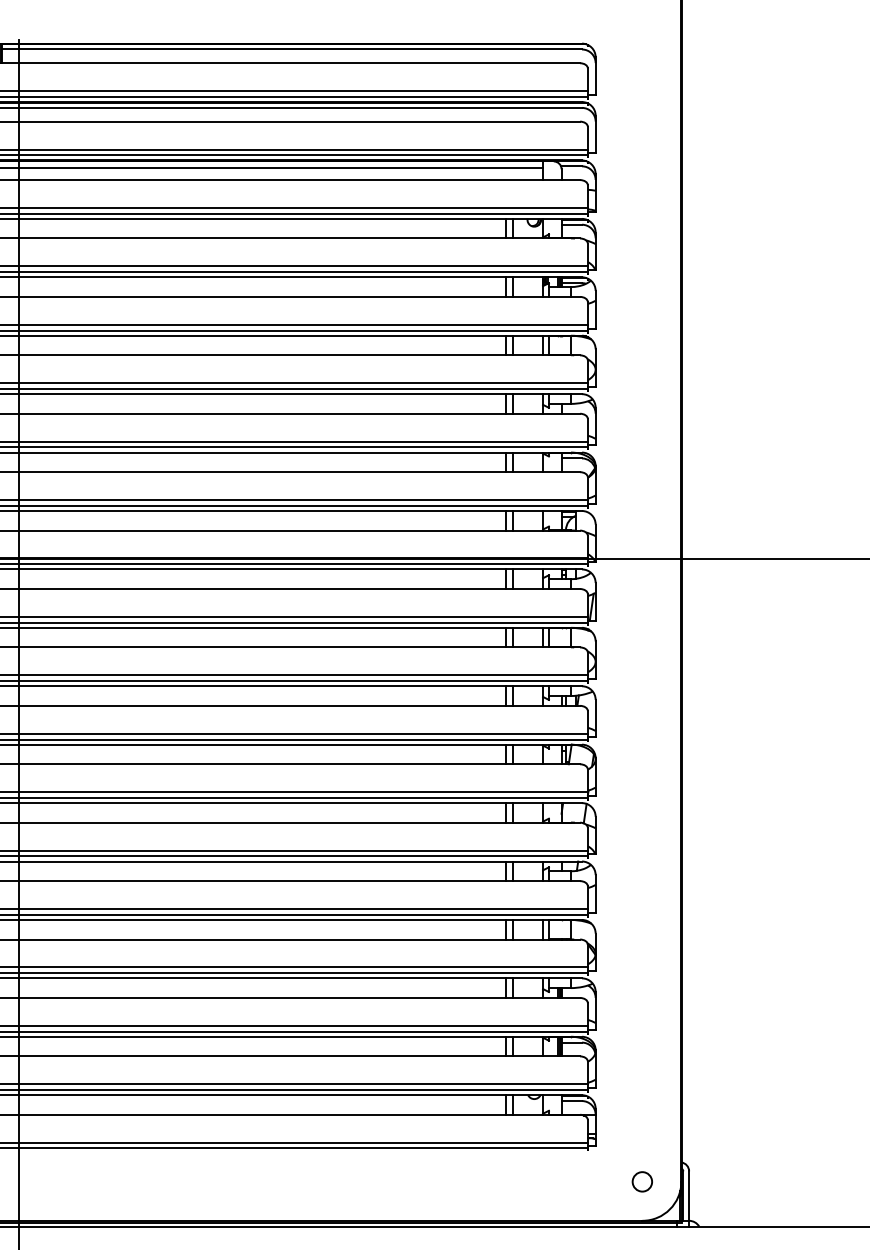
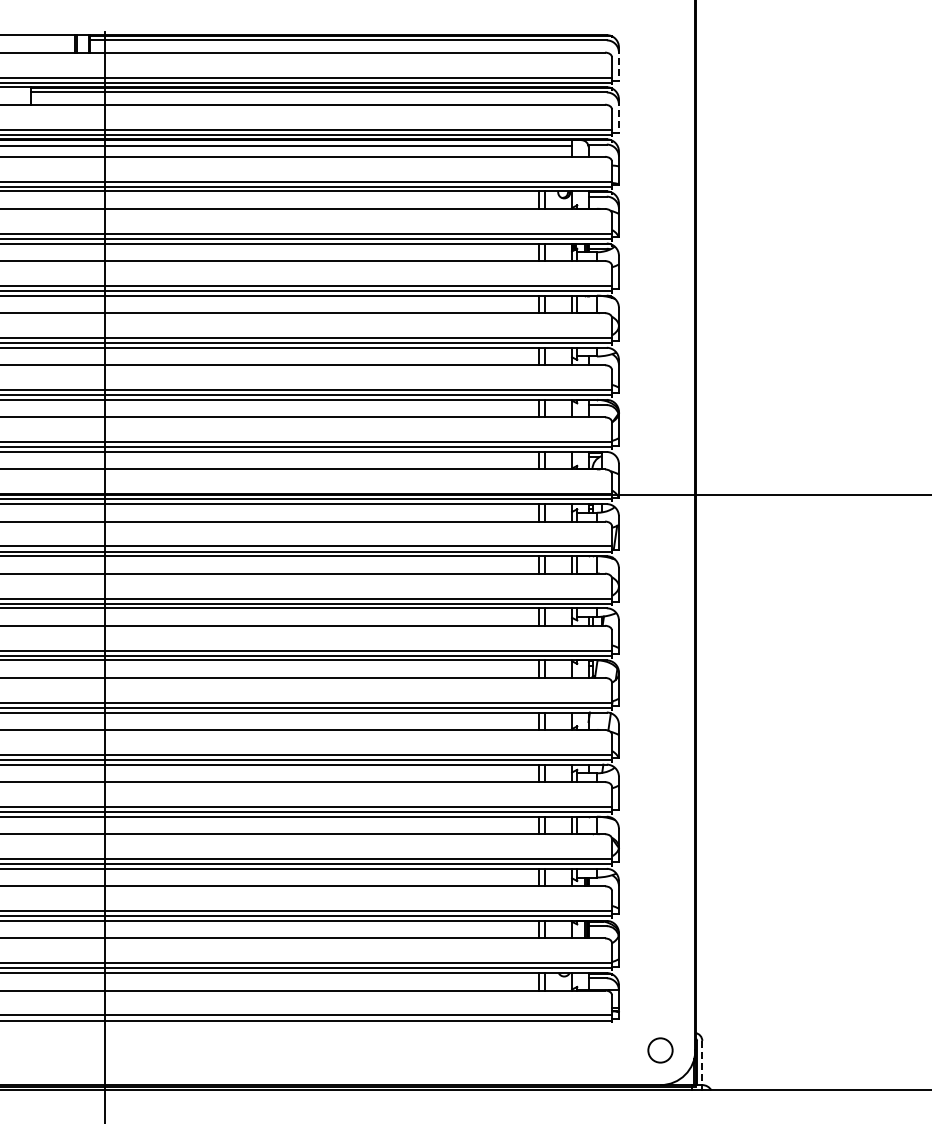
line: (595, 76) -> (618, 64), solid -> dashed
line: (595, 134) -> (618, 116), solid -> dashed
circle: (642, 1180) -> (660, 1049), size x1.4
line: (689, 1196) -> (702, 1063), solid -> dashed

